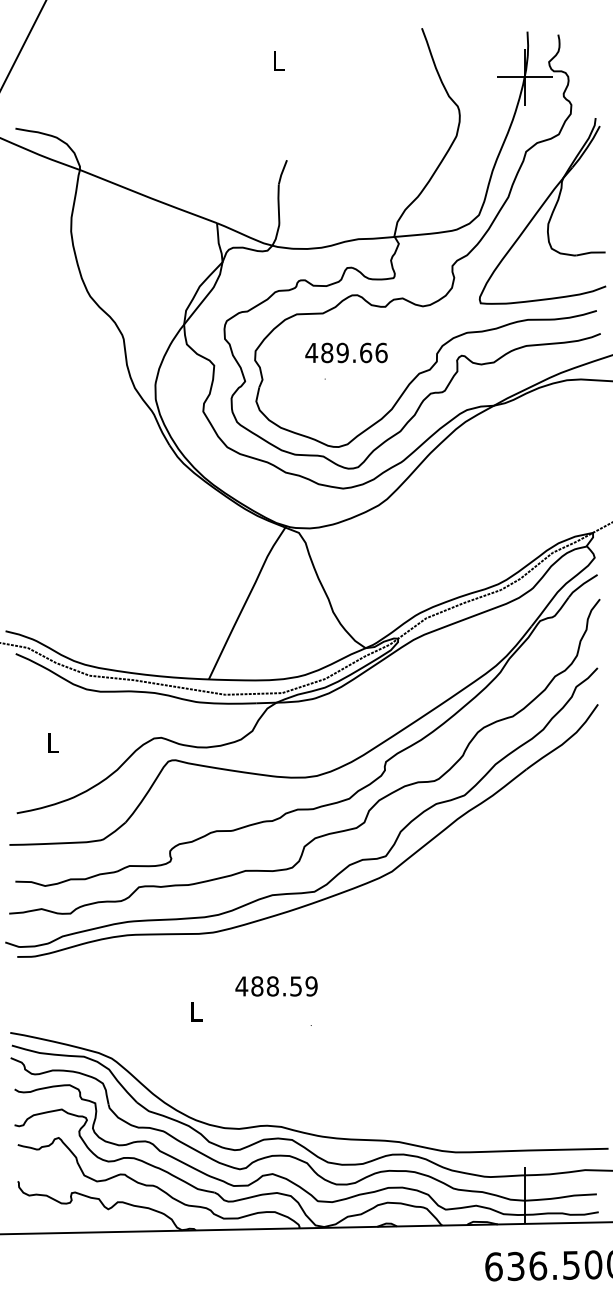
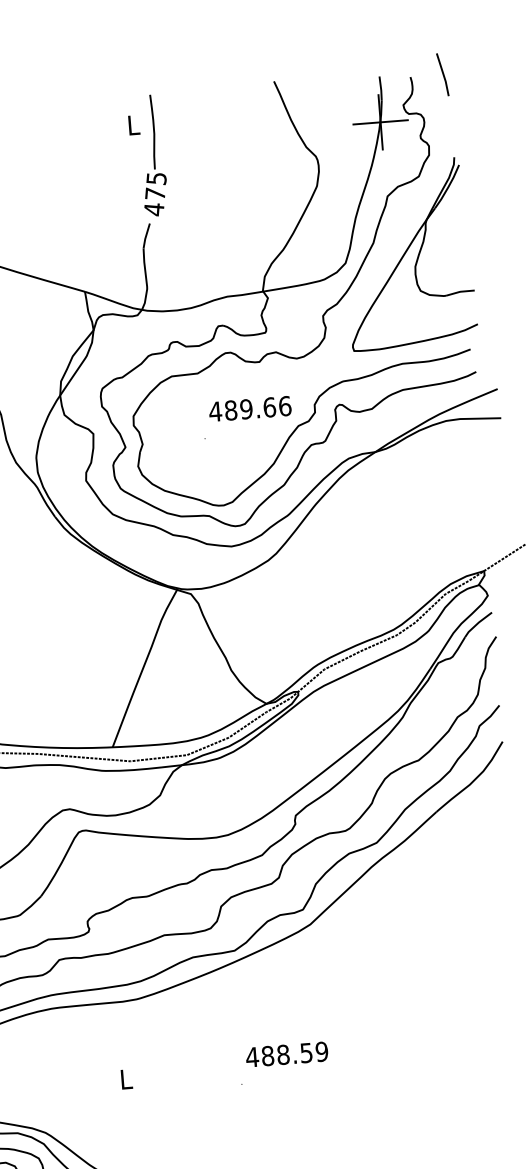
line: (590, 34) -> (442, 74), added
part: (295, 92) -> (153, 155), added
text: (346, 352) -> (250, 408), moved
text: (276, 986) -> (286, 1054), moved

